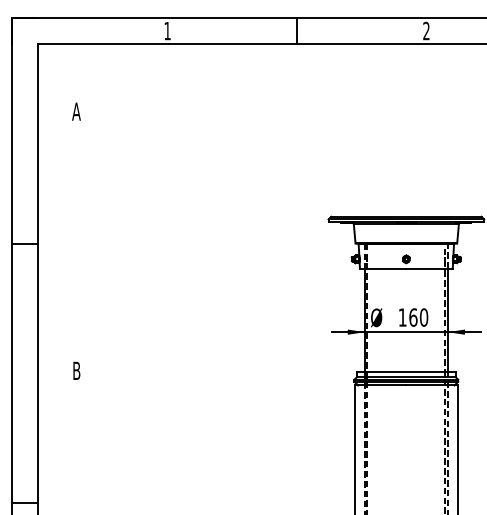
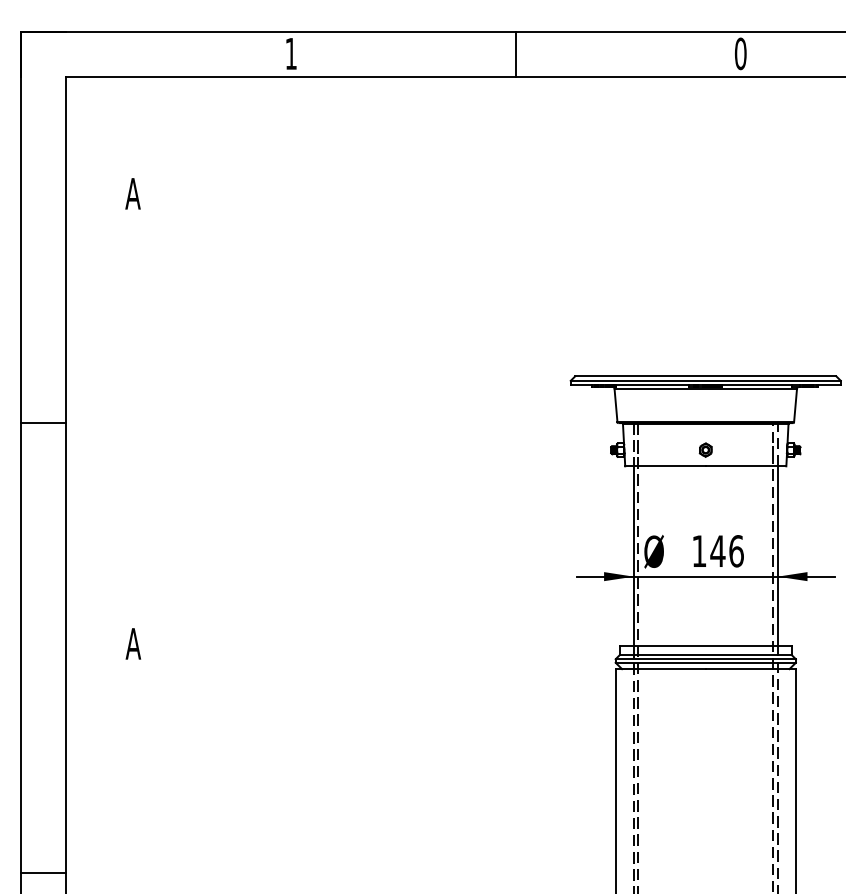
text: (426, 30) -> (740, 52), 2 -> 0
text: (418, 317) -> (726, 551), 160 -> 146
text: (76, 370) -> (133, 643), B -> A

